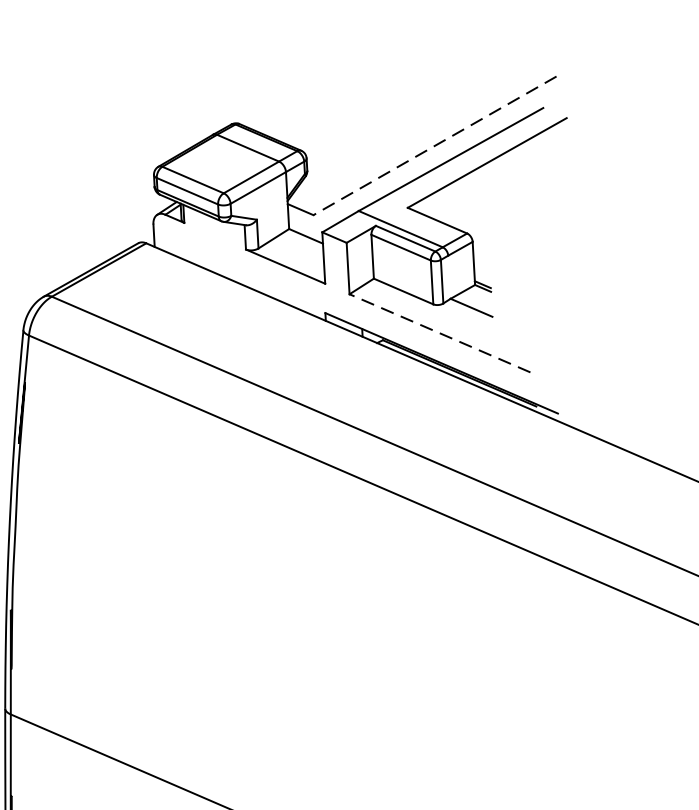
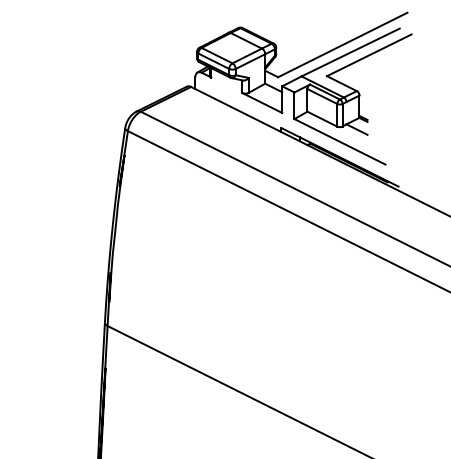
line: (434, 146) -> (342, 45), dashed -> solid
line: (439, 332) -> (339, 141), dashed -> solid

